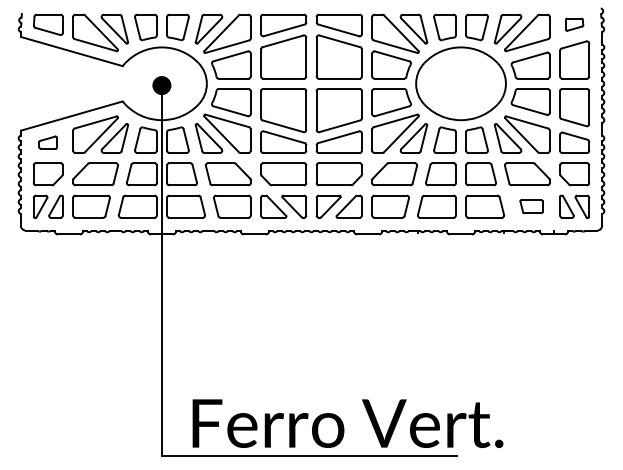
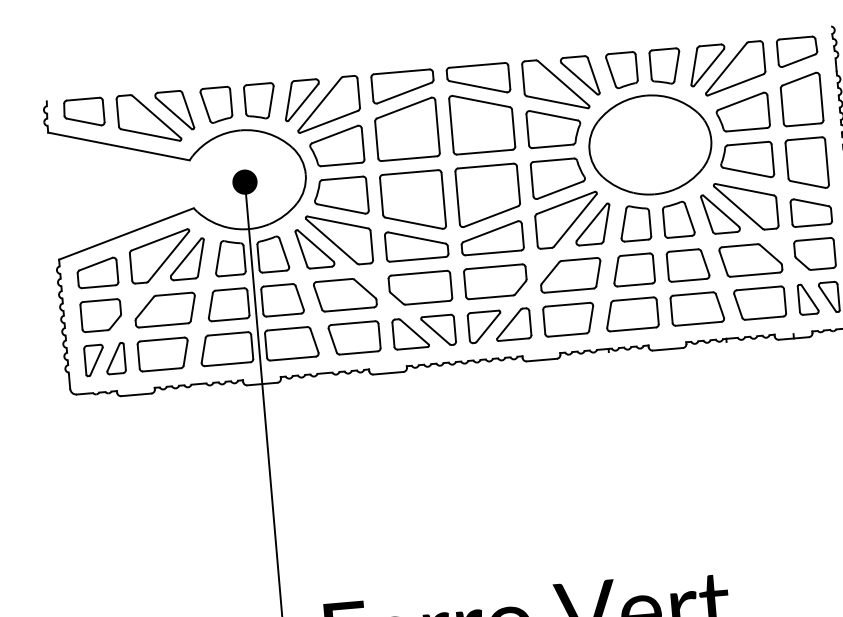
part: (574, 24) -> (797, 51), size x1.67
part: (47, 142) -> (96, 272), size x1.67
part: (531, 206) -> (760, 303), size x1.67

